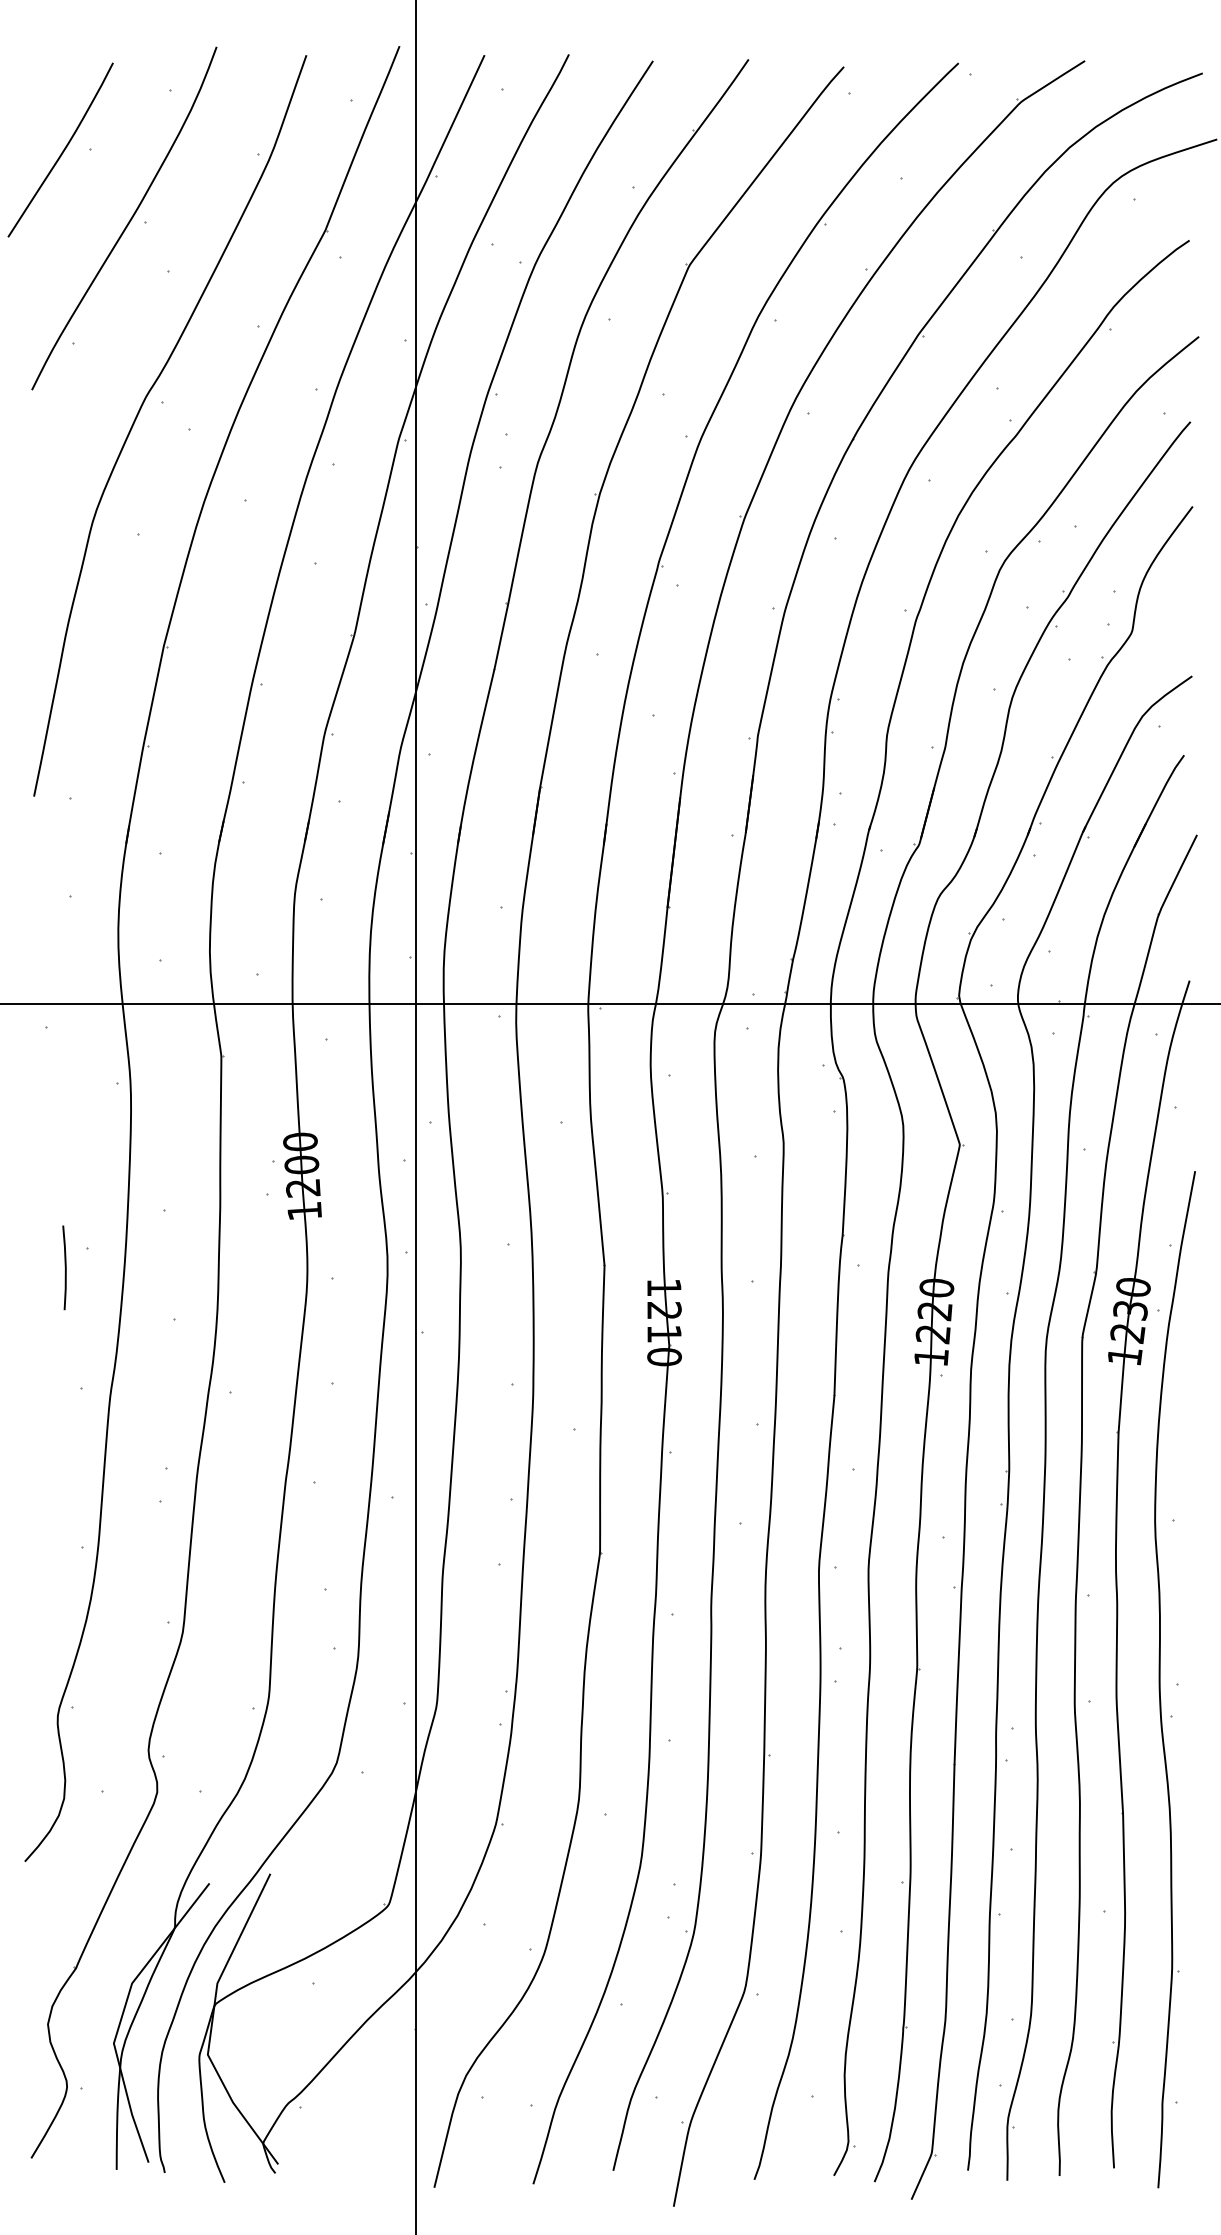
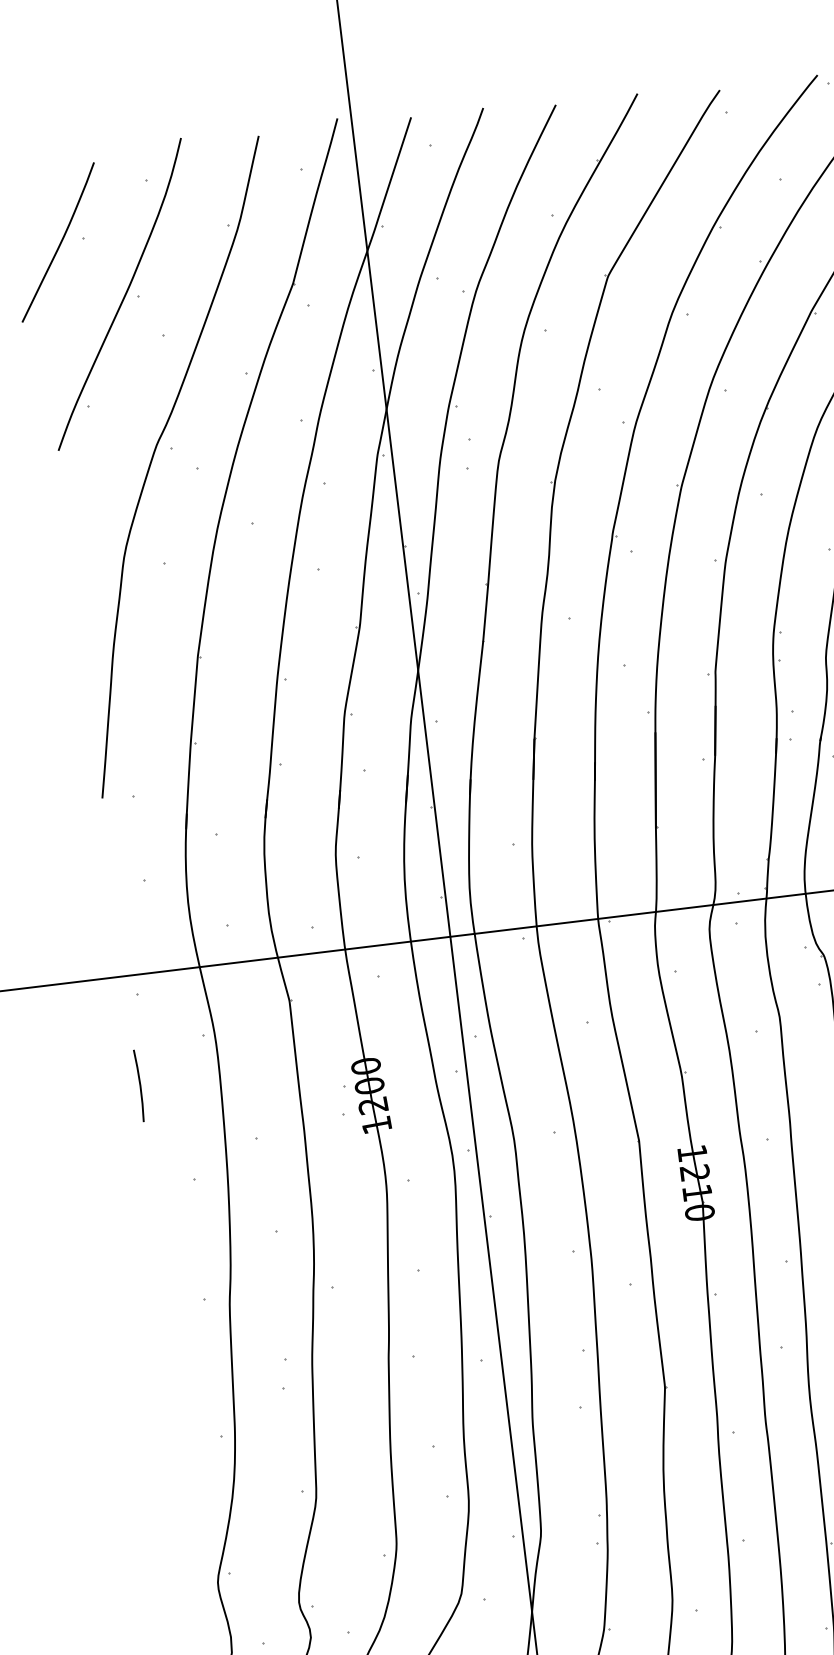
line: (64, 1267) -> (139, 1085), moved

